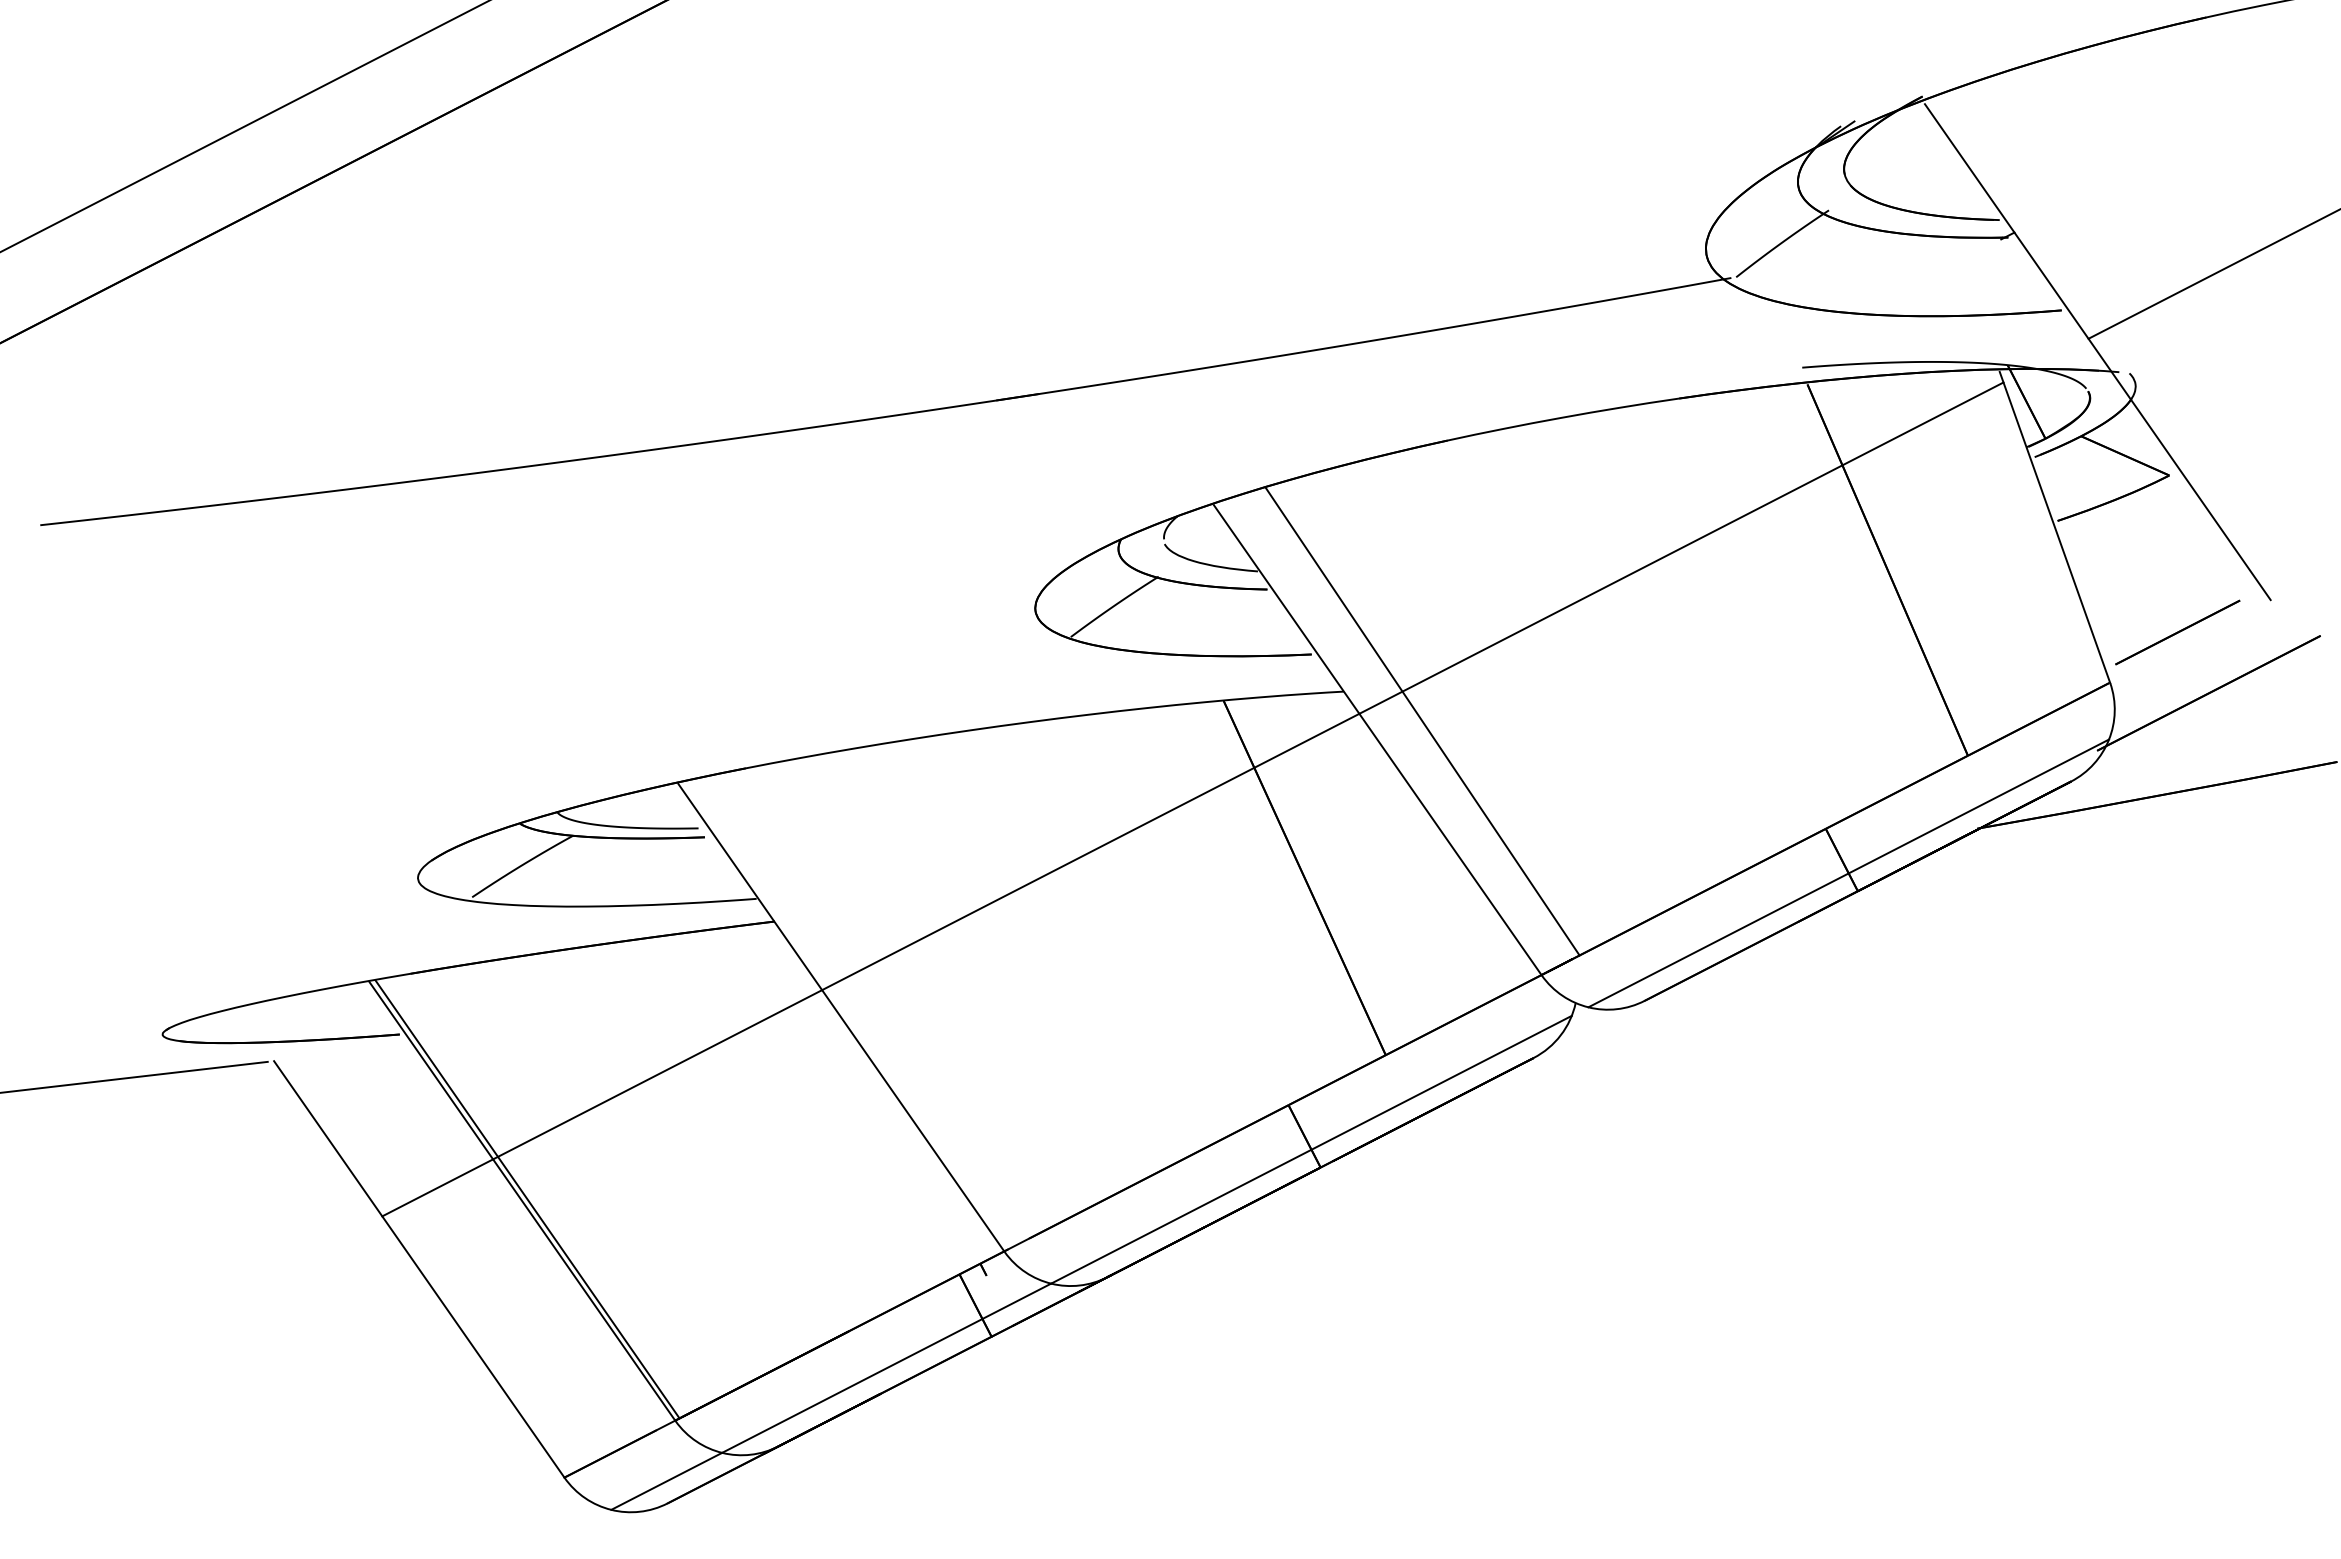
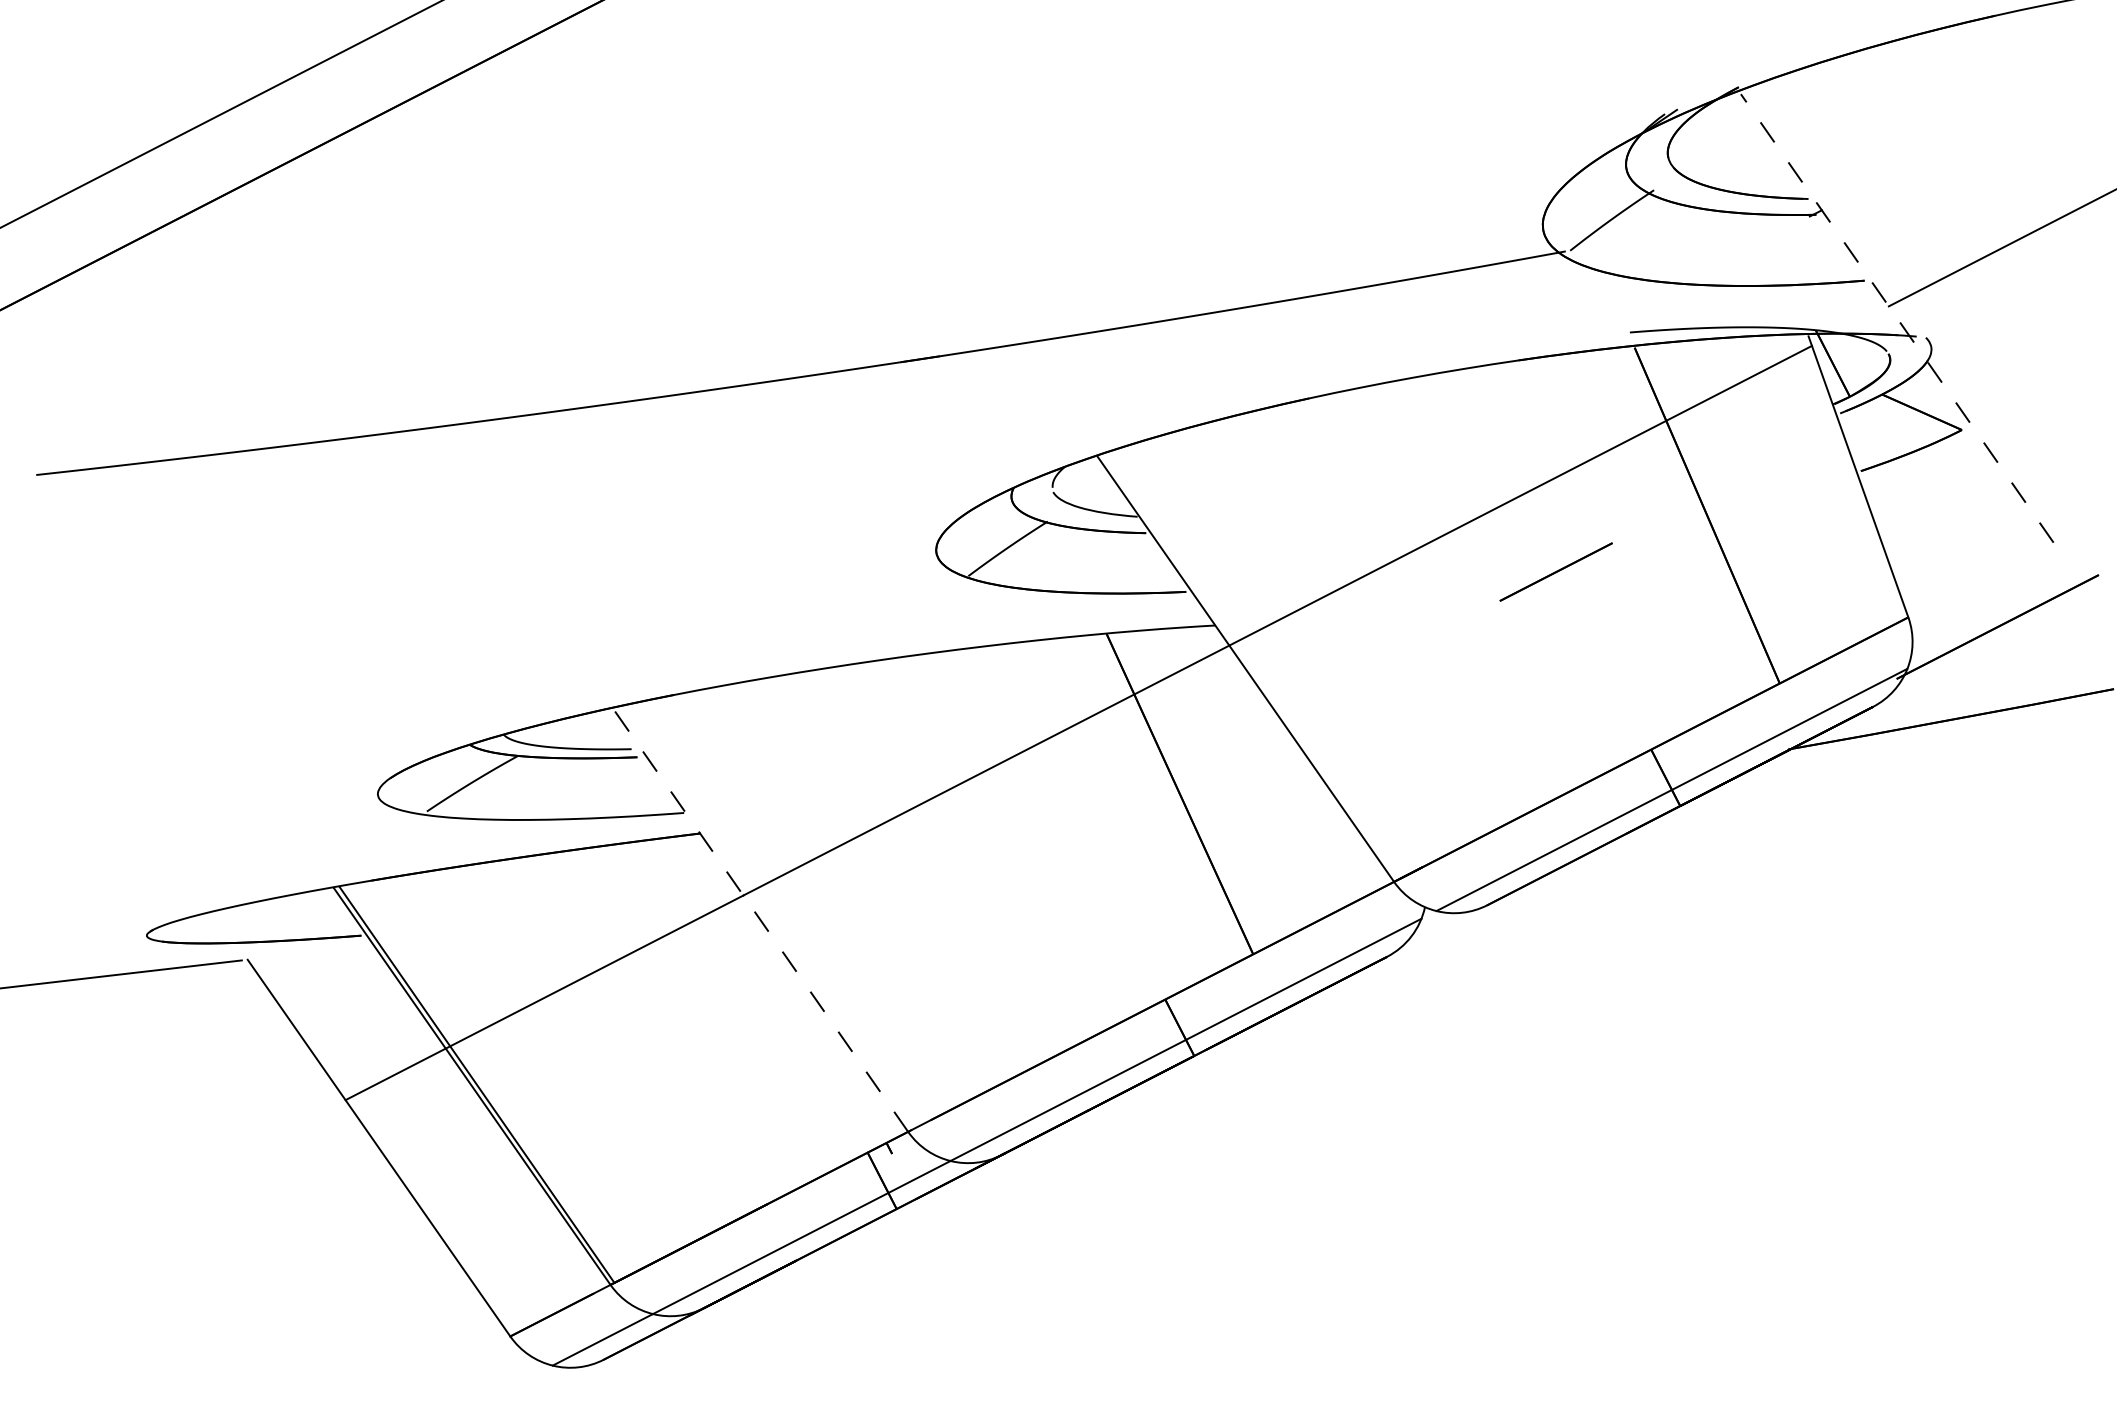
line: (2097, 351) -> (1896, 317), solid -> dashed
line: (2177, 632) -> (1555, 572), moved
line: (1422, 721) -> (1286, 652), removed
line: (841, 1017) -> (760, 920), solid -> dashed

